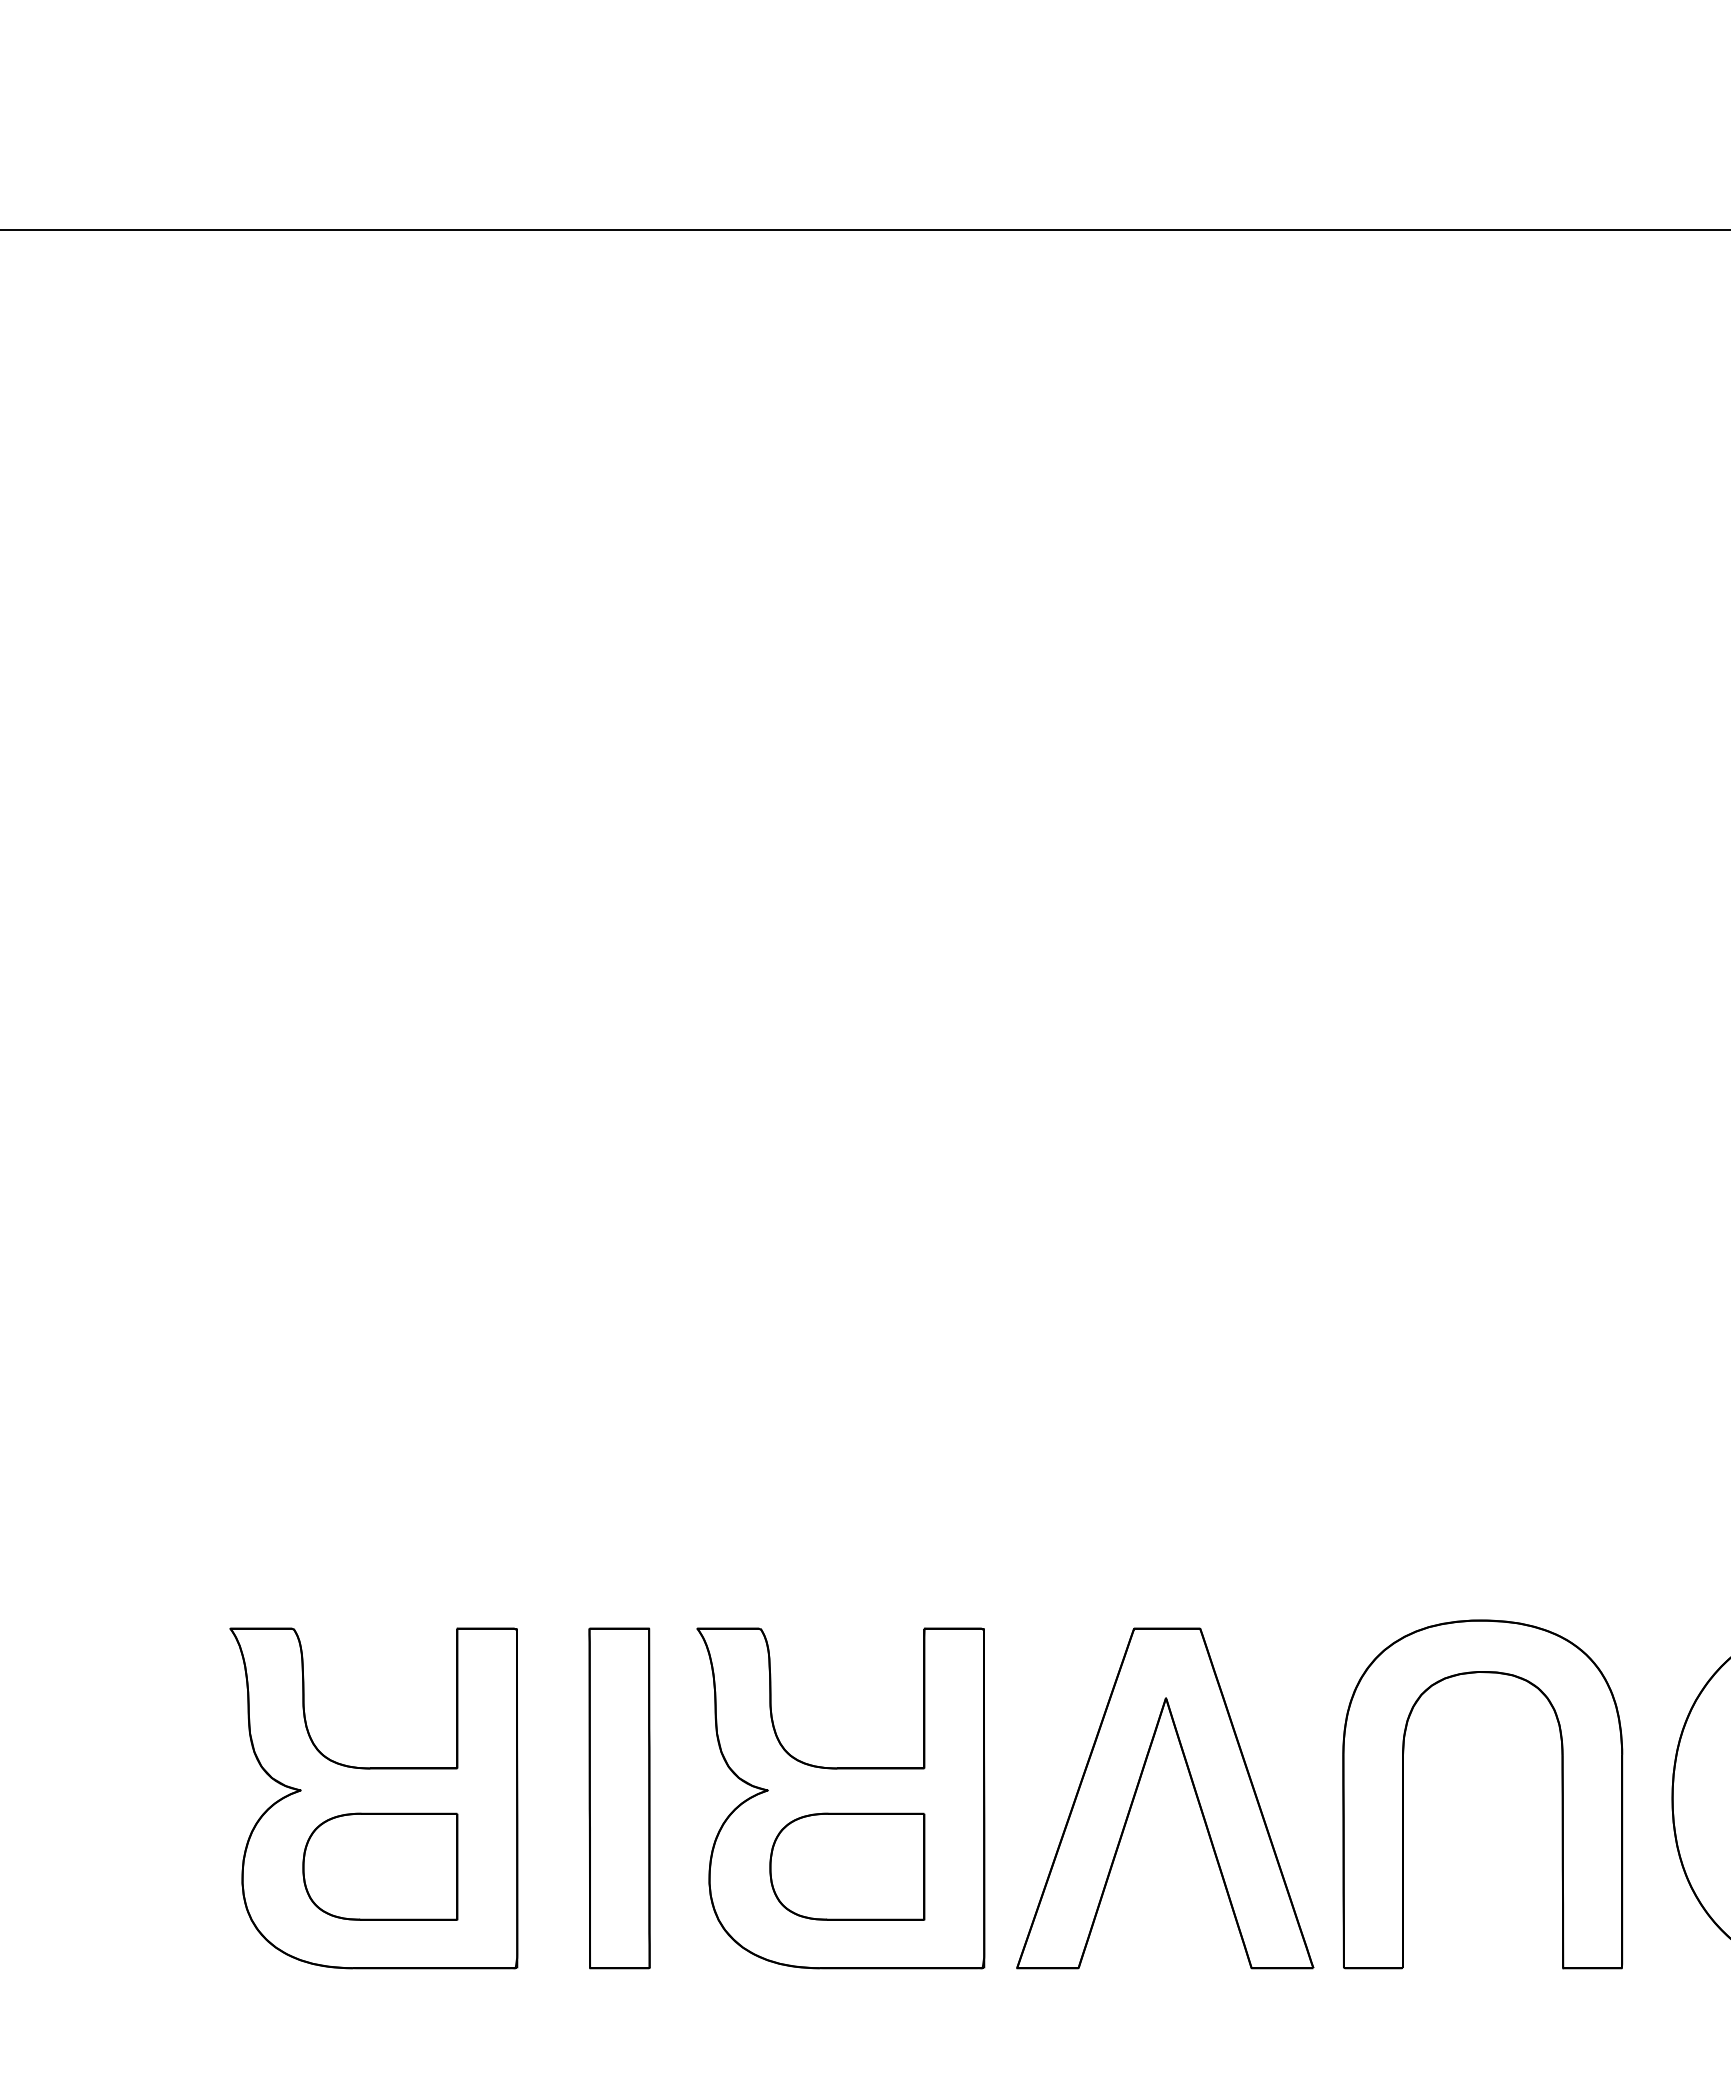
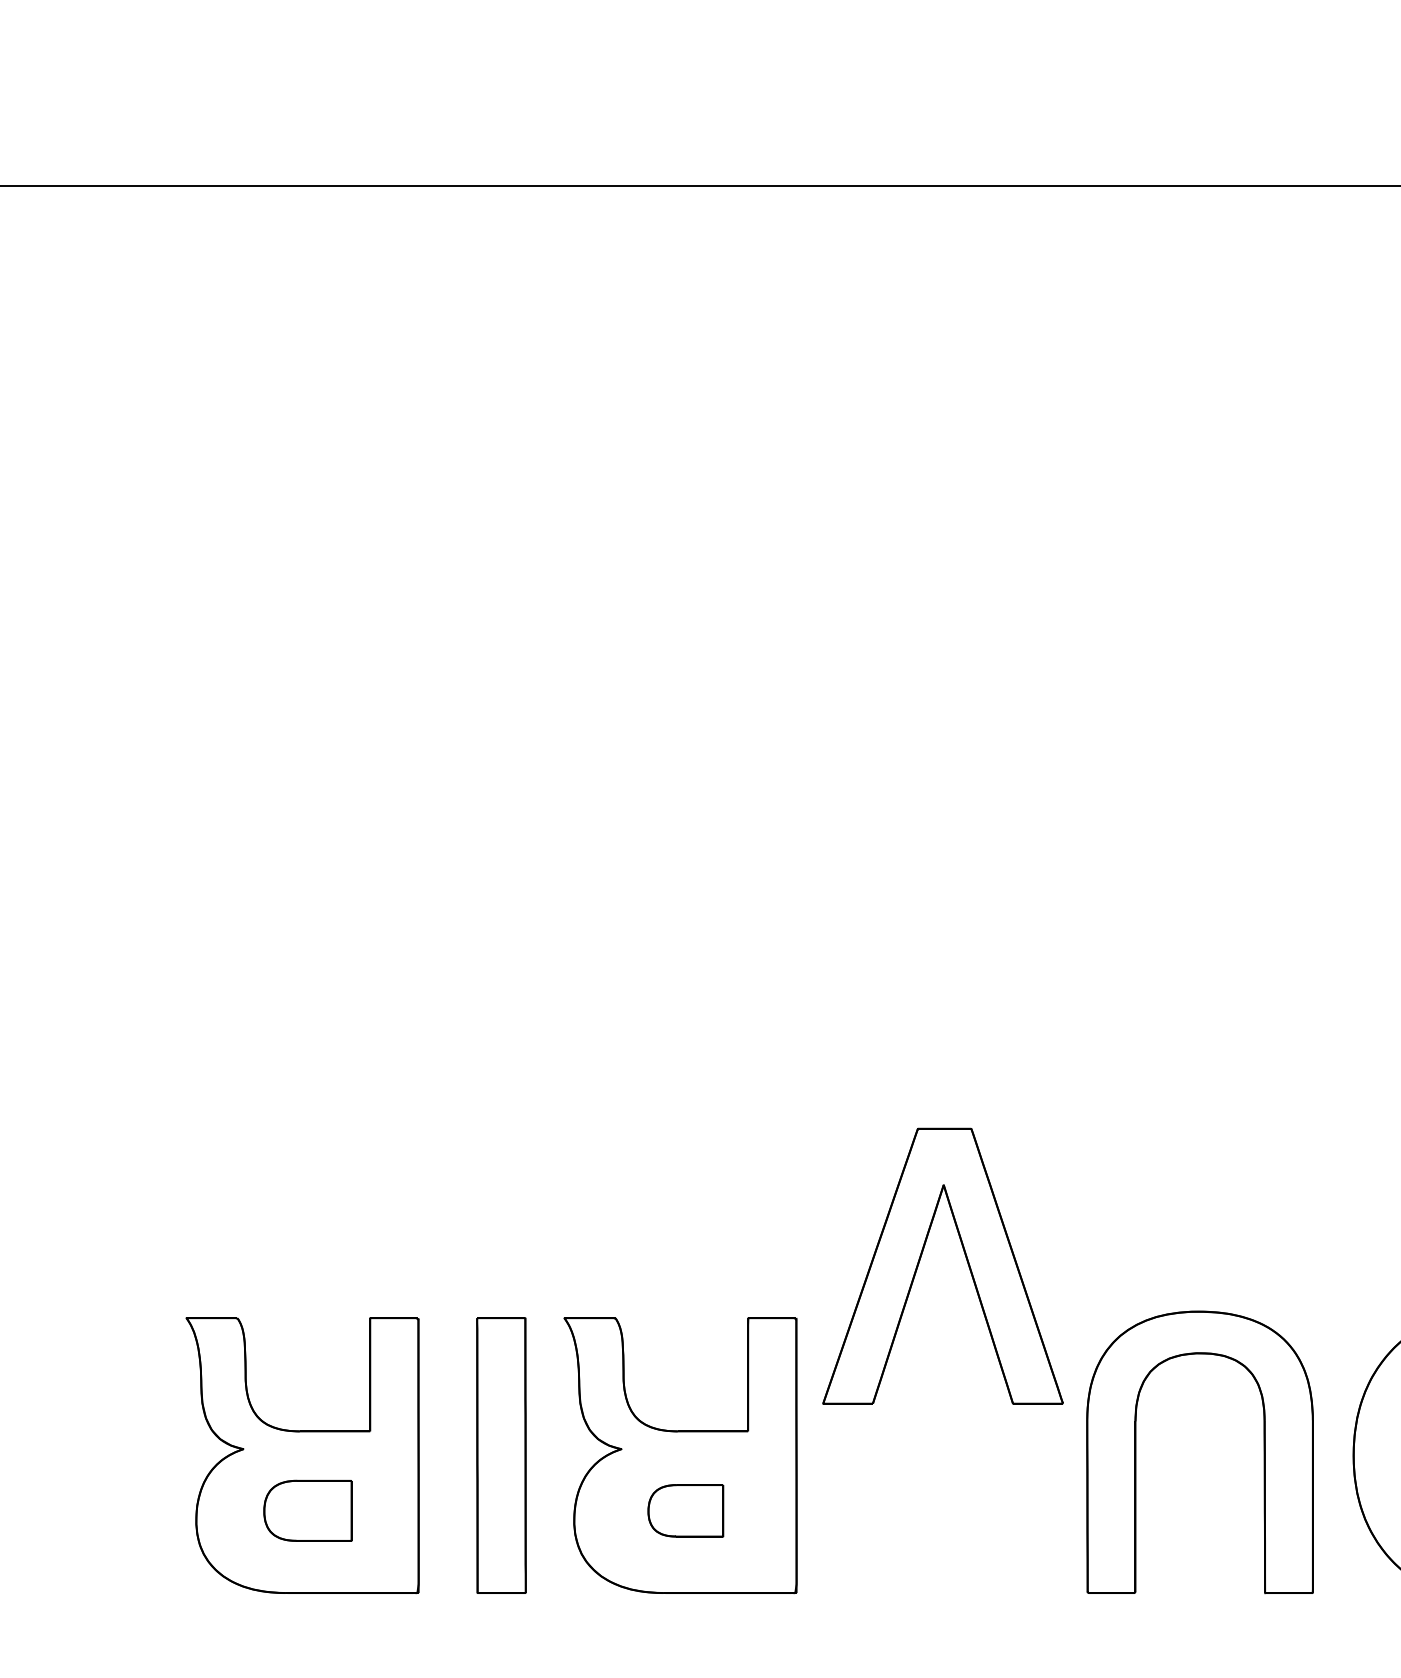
part: (1137, 1790) -> (920, 1259), moved
part: (380, 1866) -> (307, 1510), size x0.7
part: (847, 1866) -> (685, 1510), size x0.6

